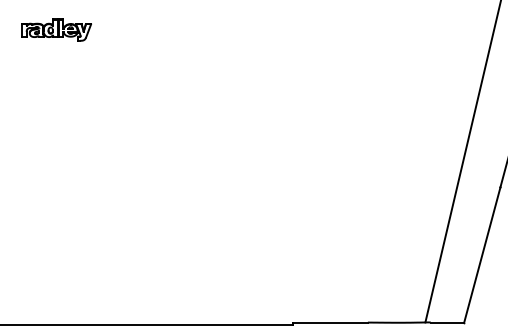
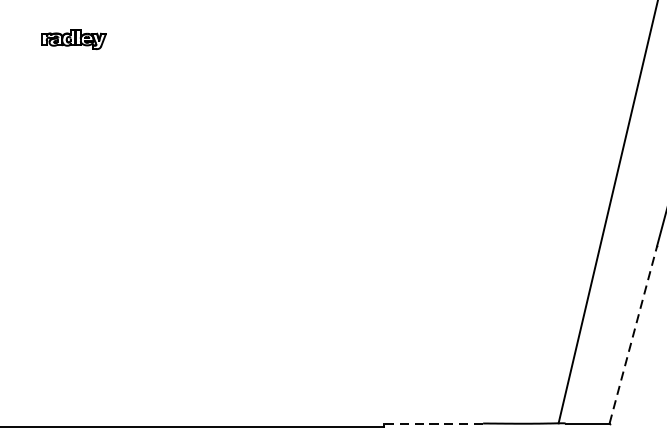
part: (56, 29) -> (74, 38), size x0.7
line: (482, 254) -> (633, 334), solid -> dashed
line: (330, 322) -> (433, 423), solid -> dashed

